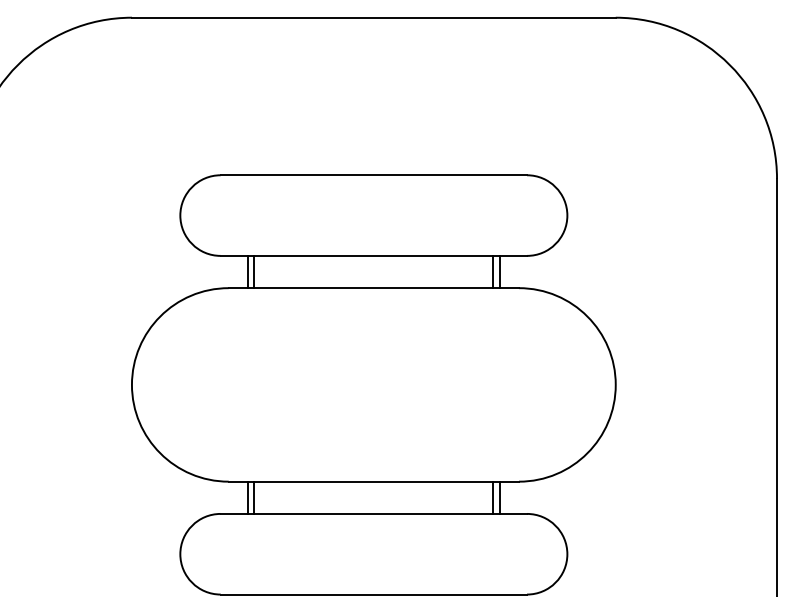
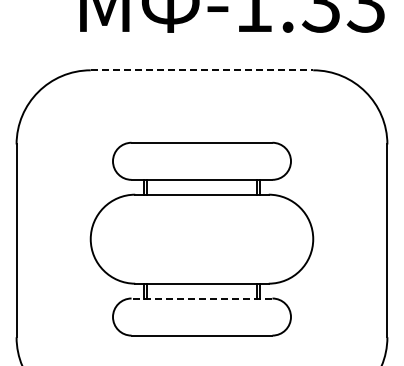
line: (374, 18) -> (202, 70), solid -> dashed
line: (372, 513) -> (201, 298), solid -> dashed

